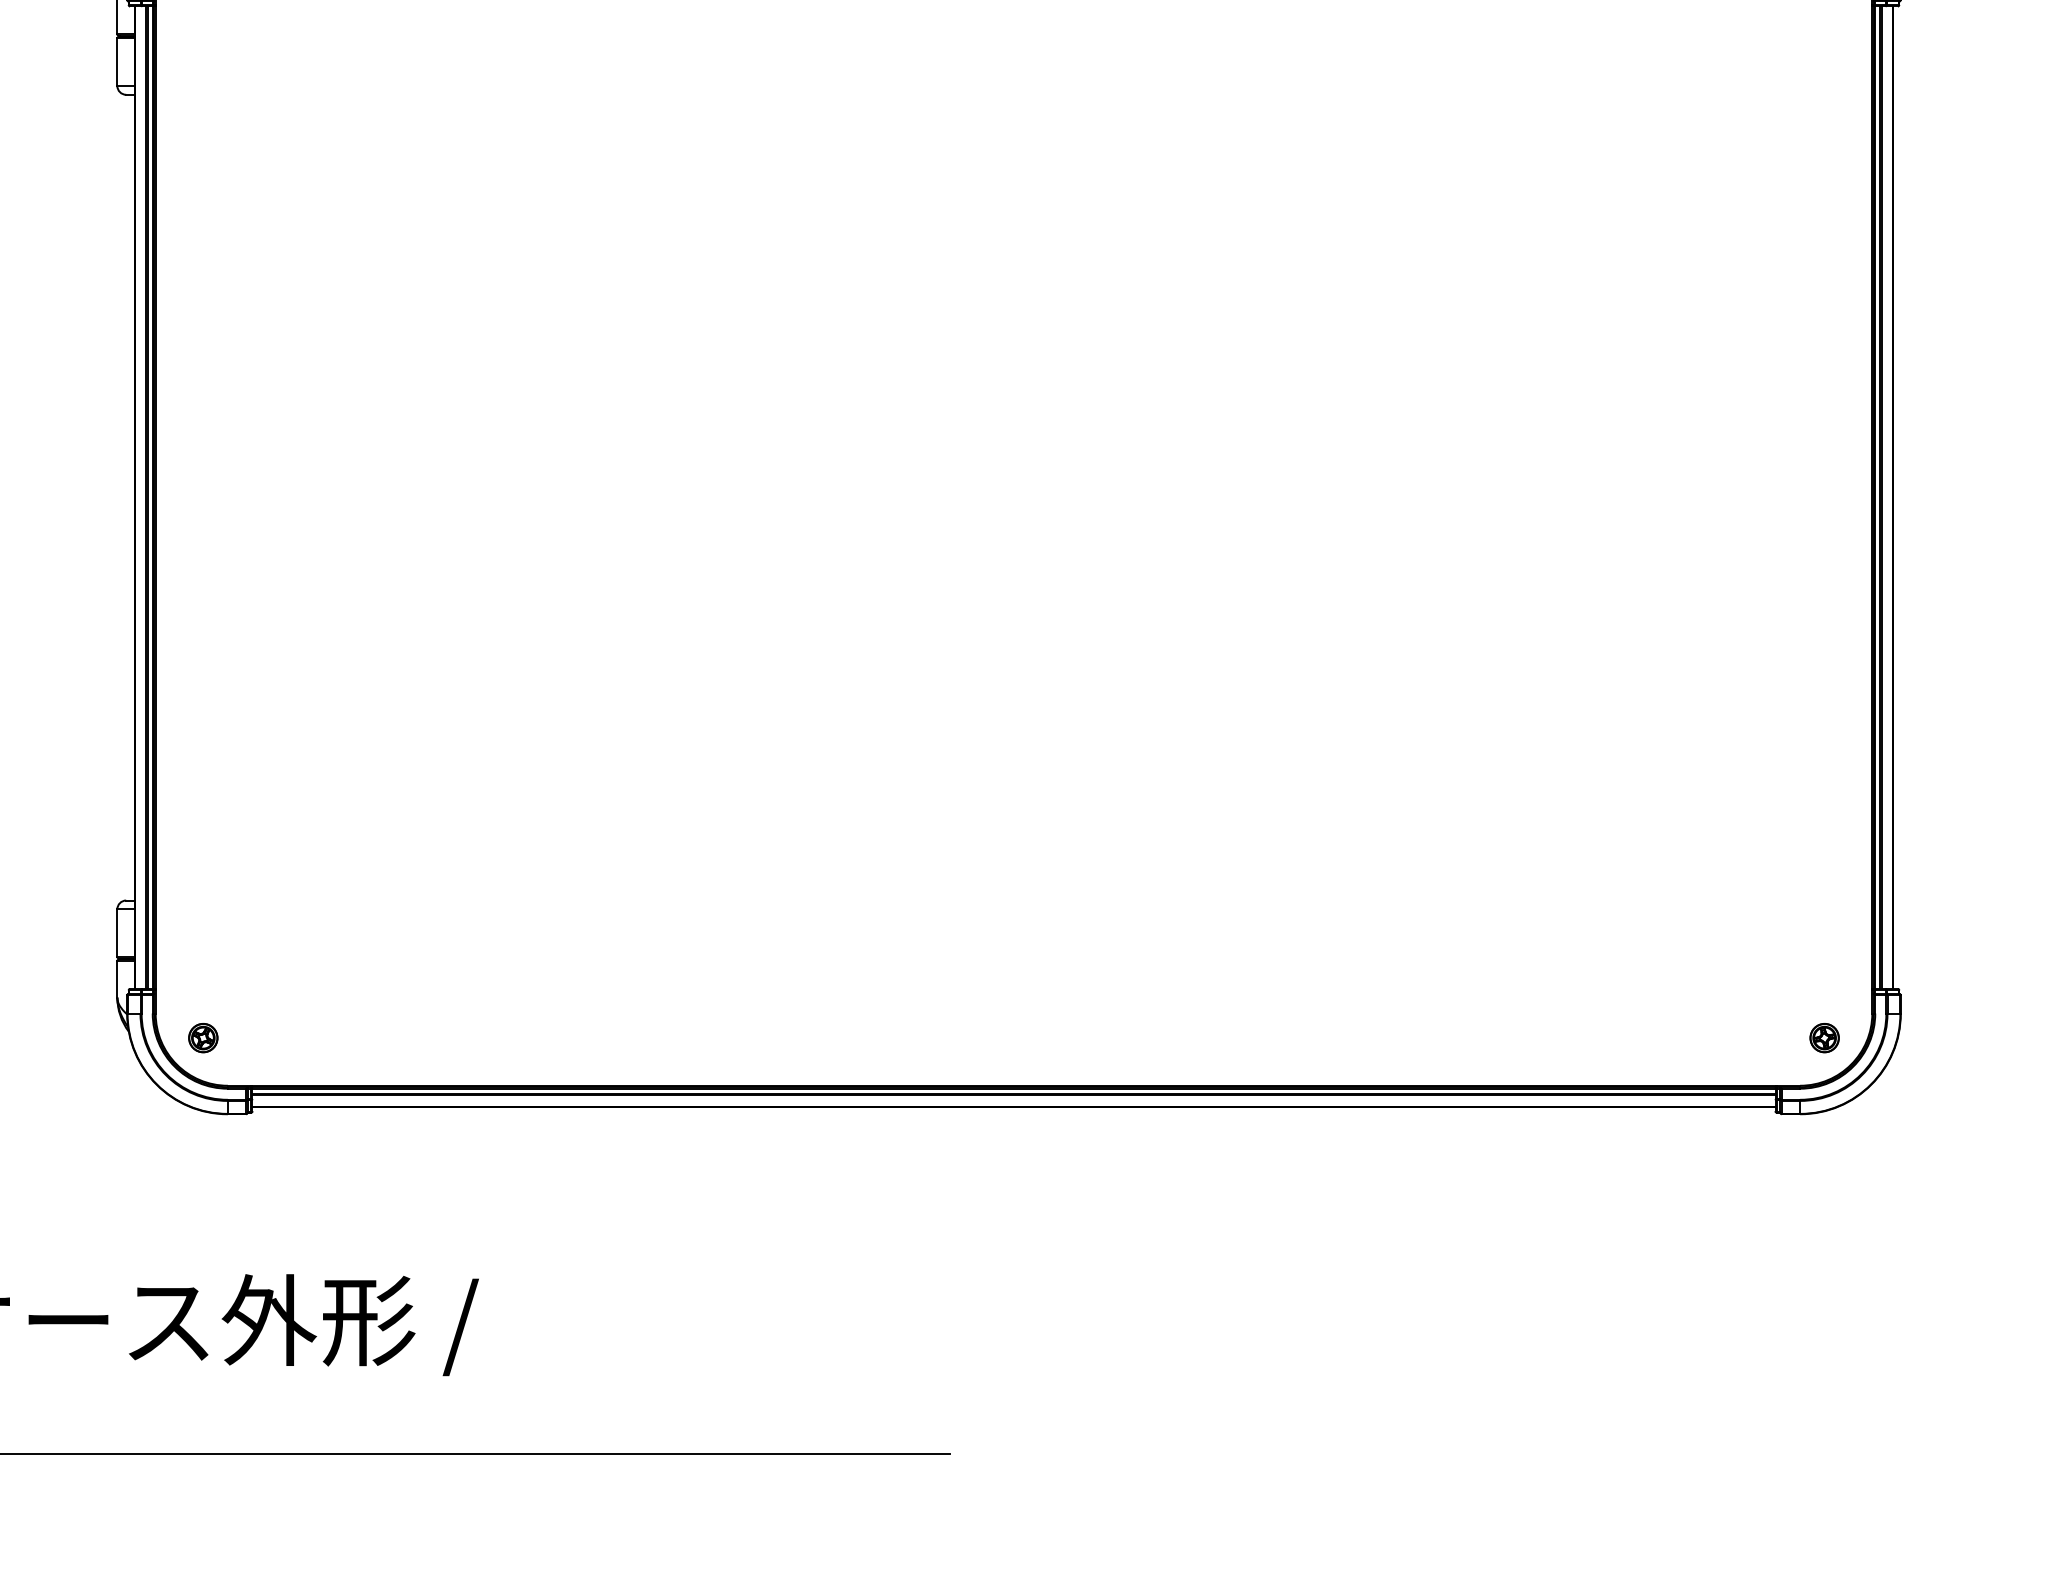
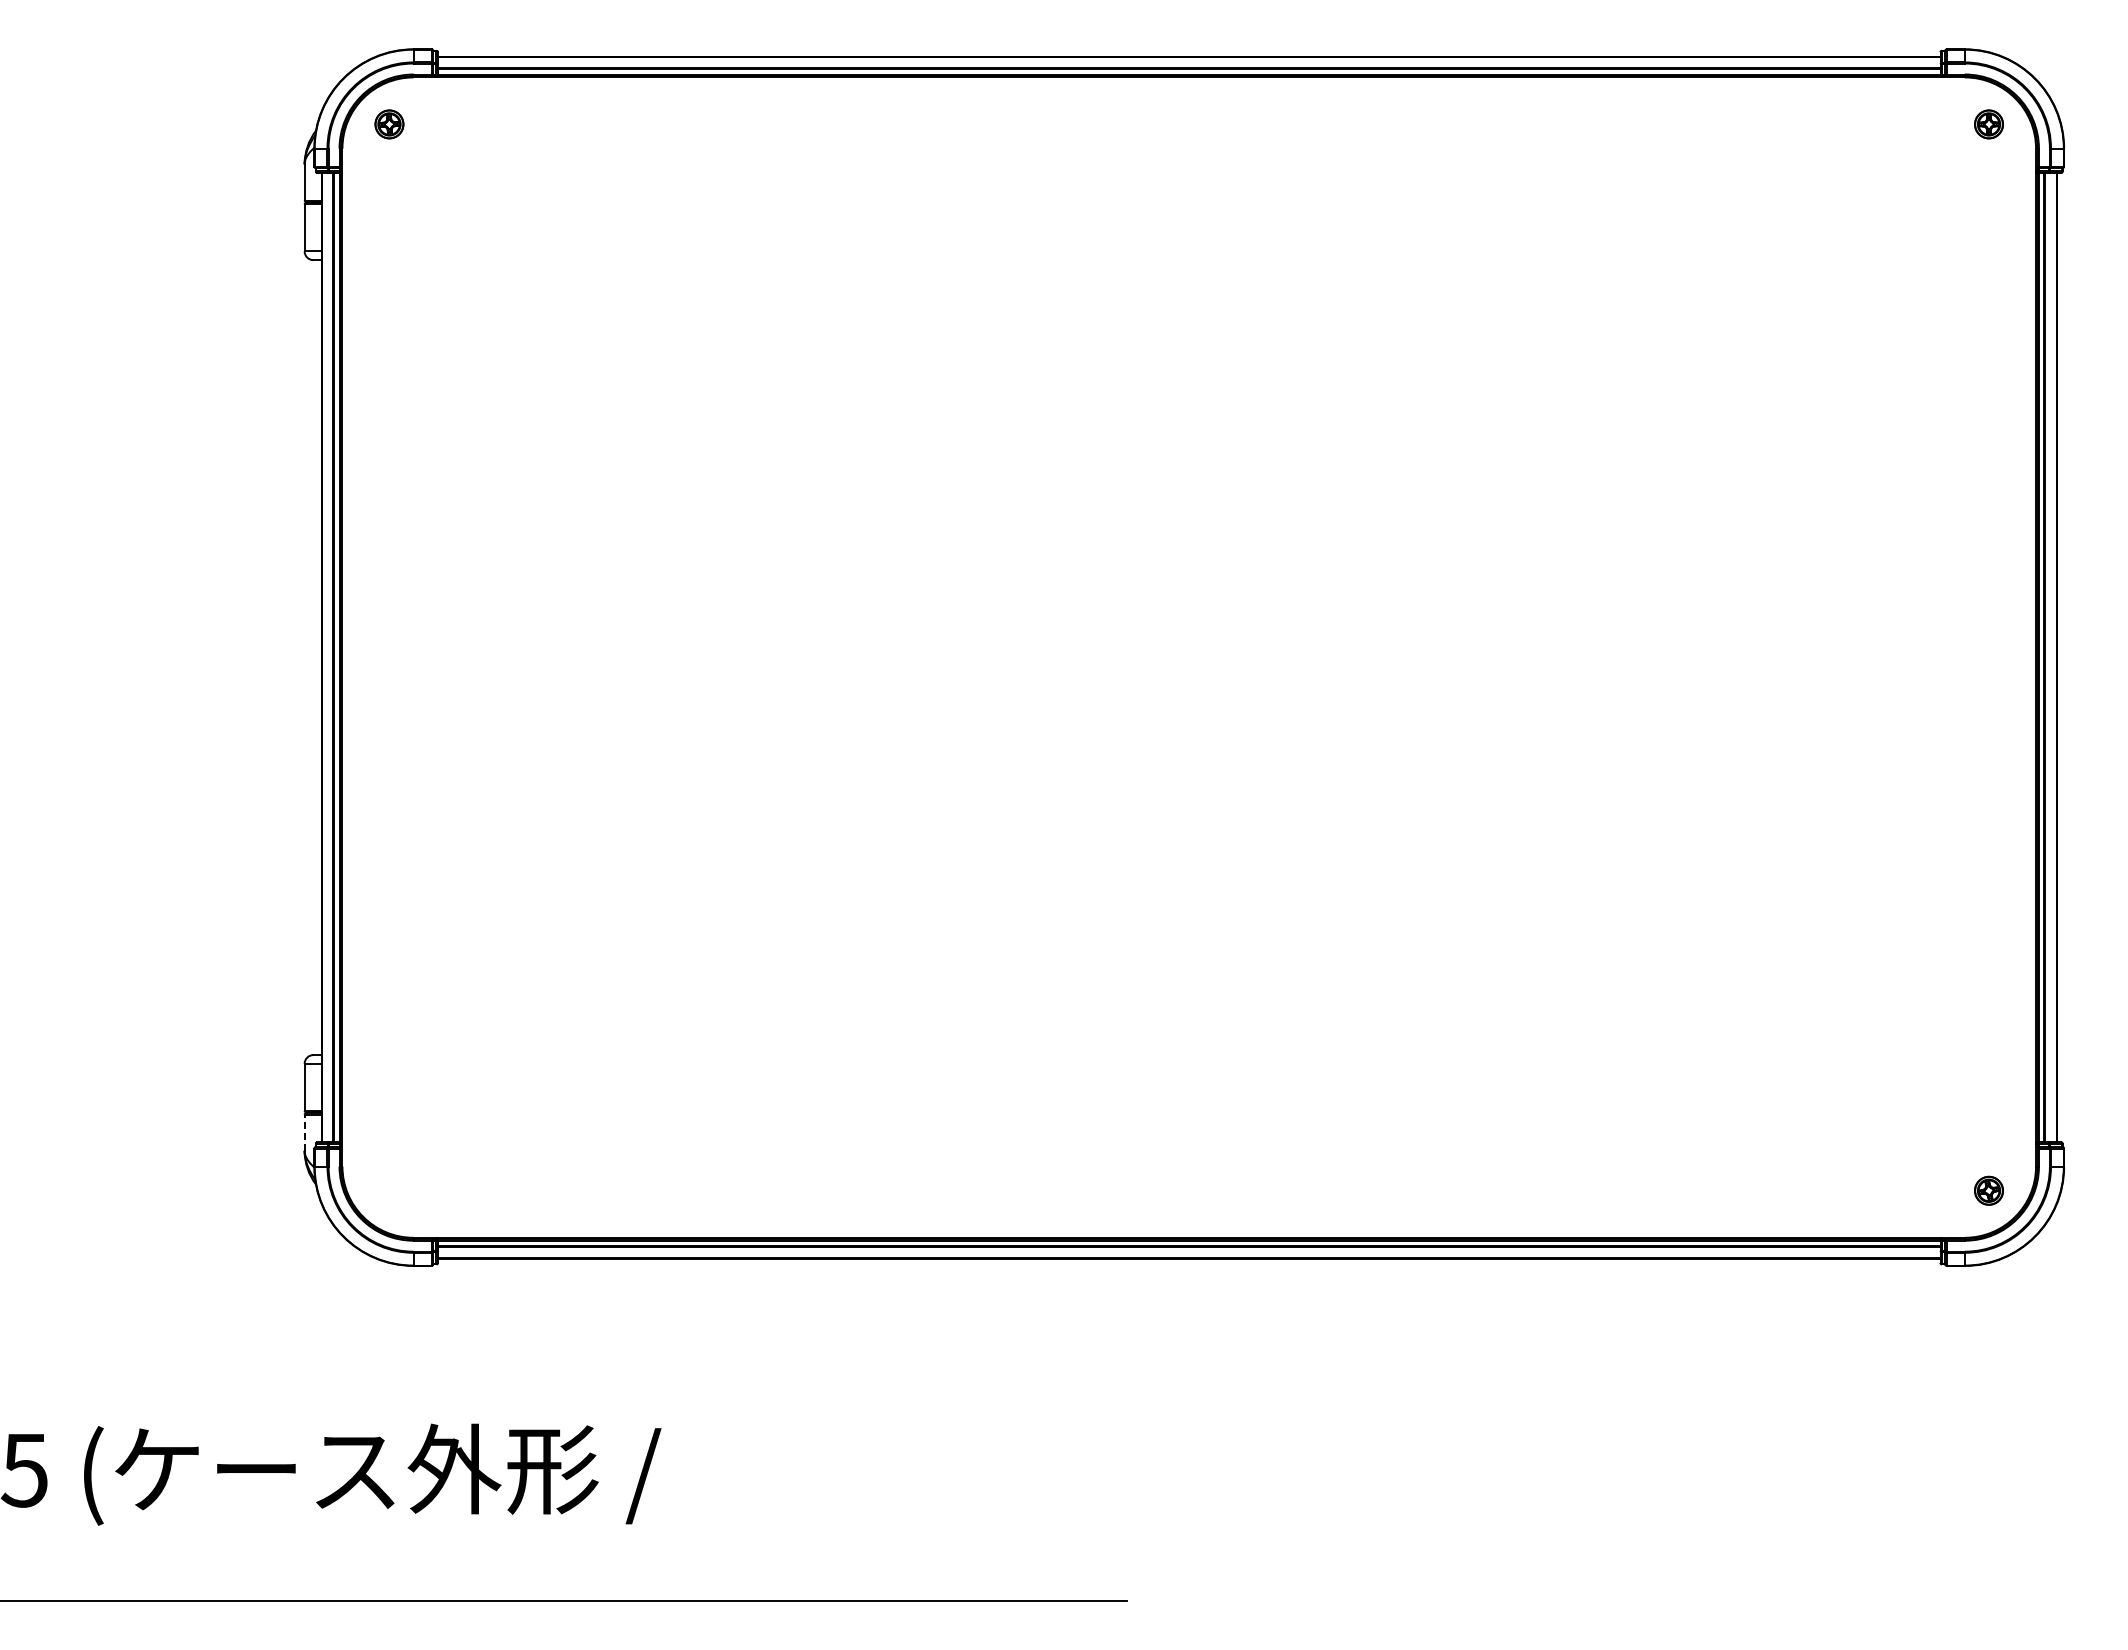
line: (117, 978) -> (304, 1132), solid -> dashed
part: (203, 1037) -> (389, 1190), removed

